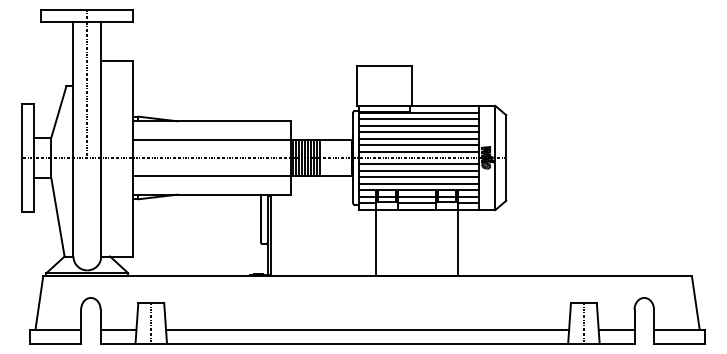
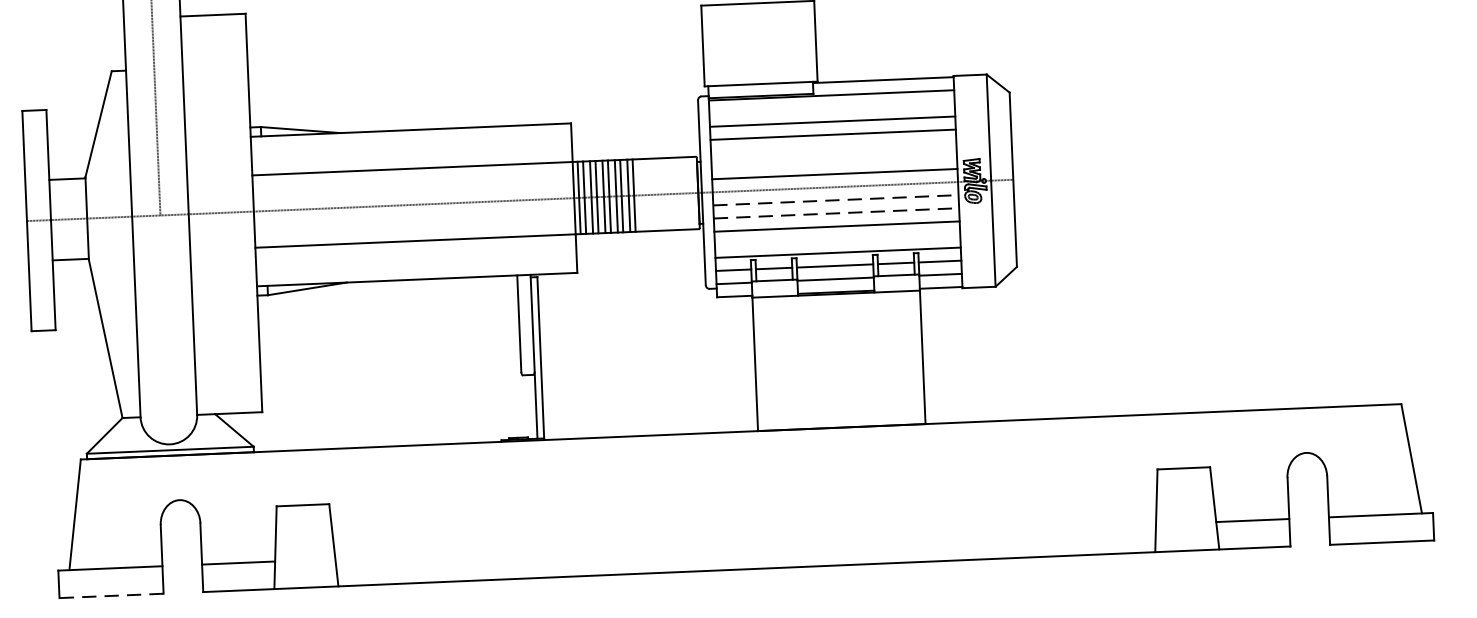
line: (418, 119) -> (831, 108), removed
line: (418, 138) -> (832, 147), removed
line: (418, 145) -> (833, 161), removed
line: (419, 164) -> (837, 200), solid -> dashed
line: (419, 170) -> (837, 212), solid -> dashed
line: (418, 183) -> (836, 239), removed
line: (151, 322) -> (305, 544), removed
line: (583, 322) -> (1184, 508), removed
line: (367, 329) -> (745, 540), removed
line: (55, 343) -> (111, 595), solid -> dashed

